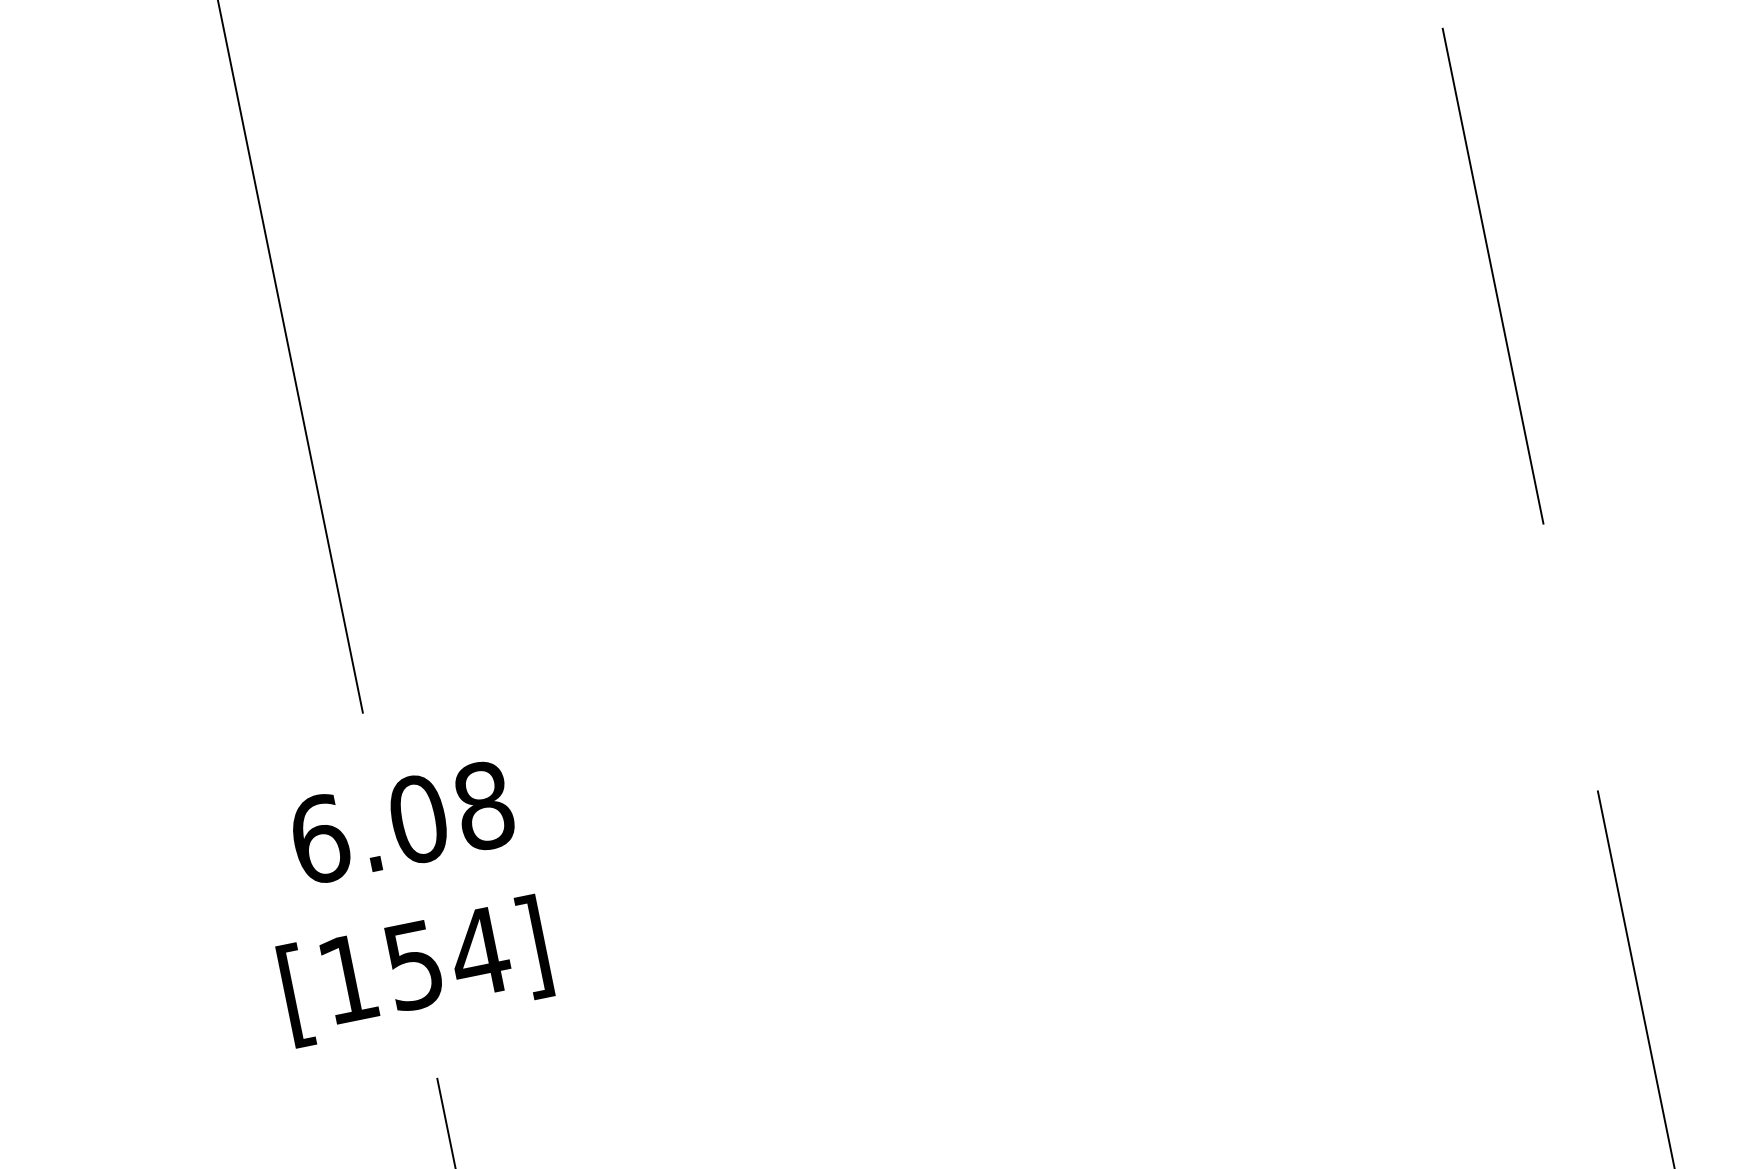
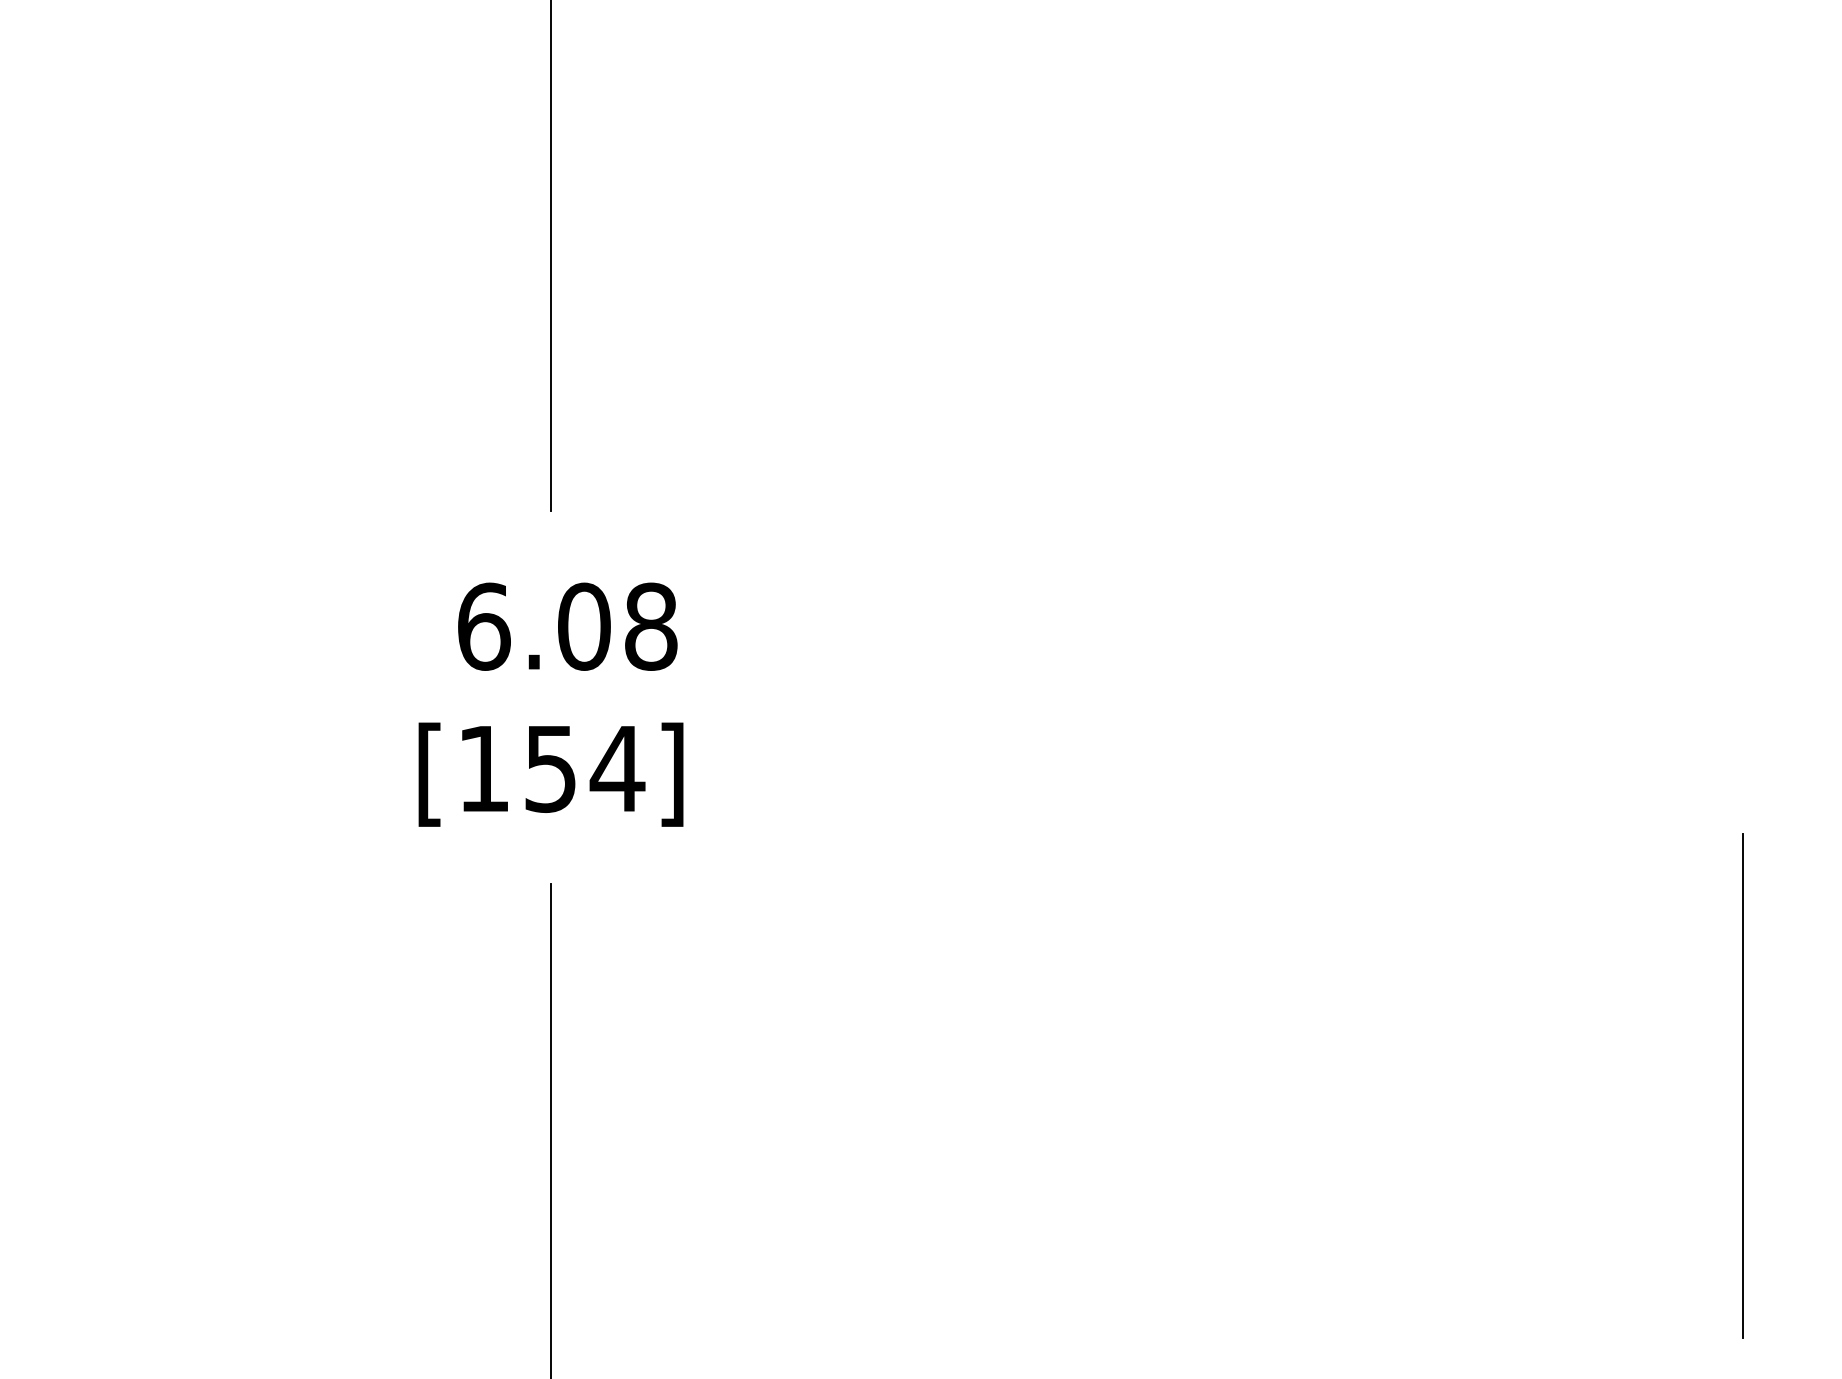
line: (1493, 276) -> (1743, 309), removed

